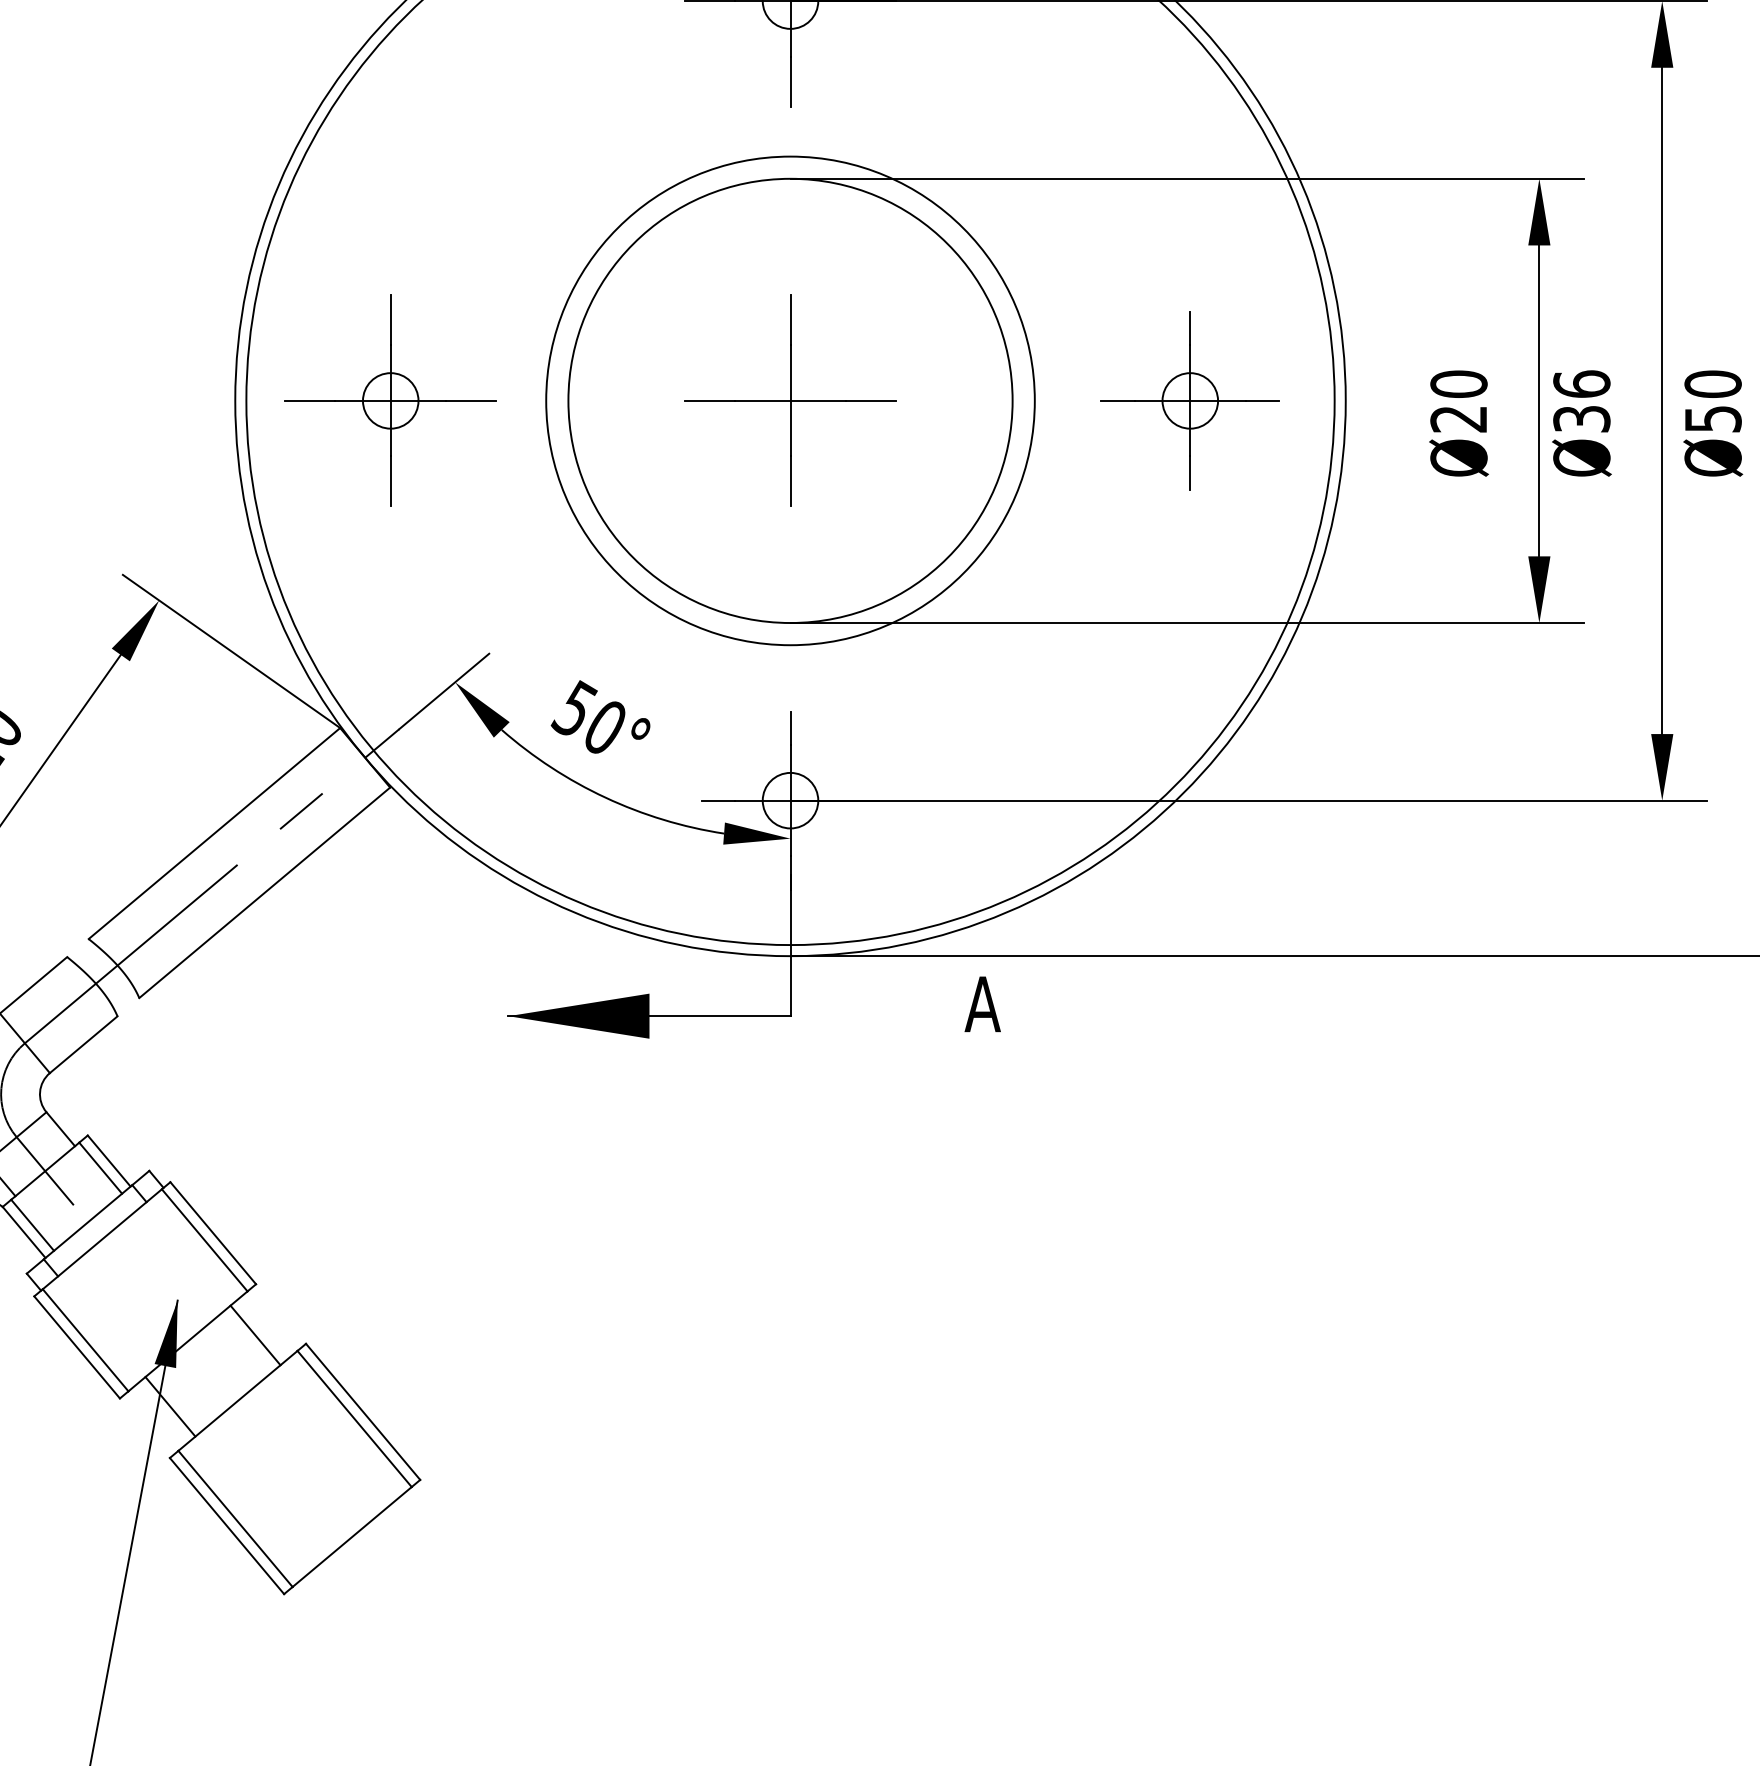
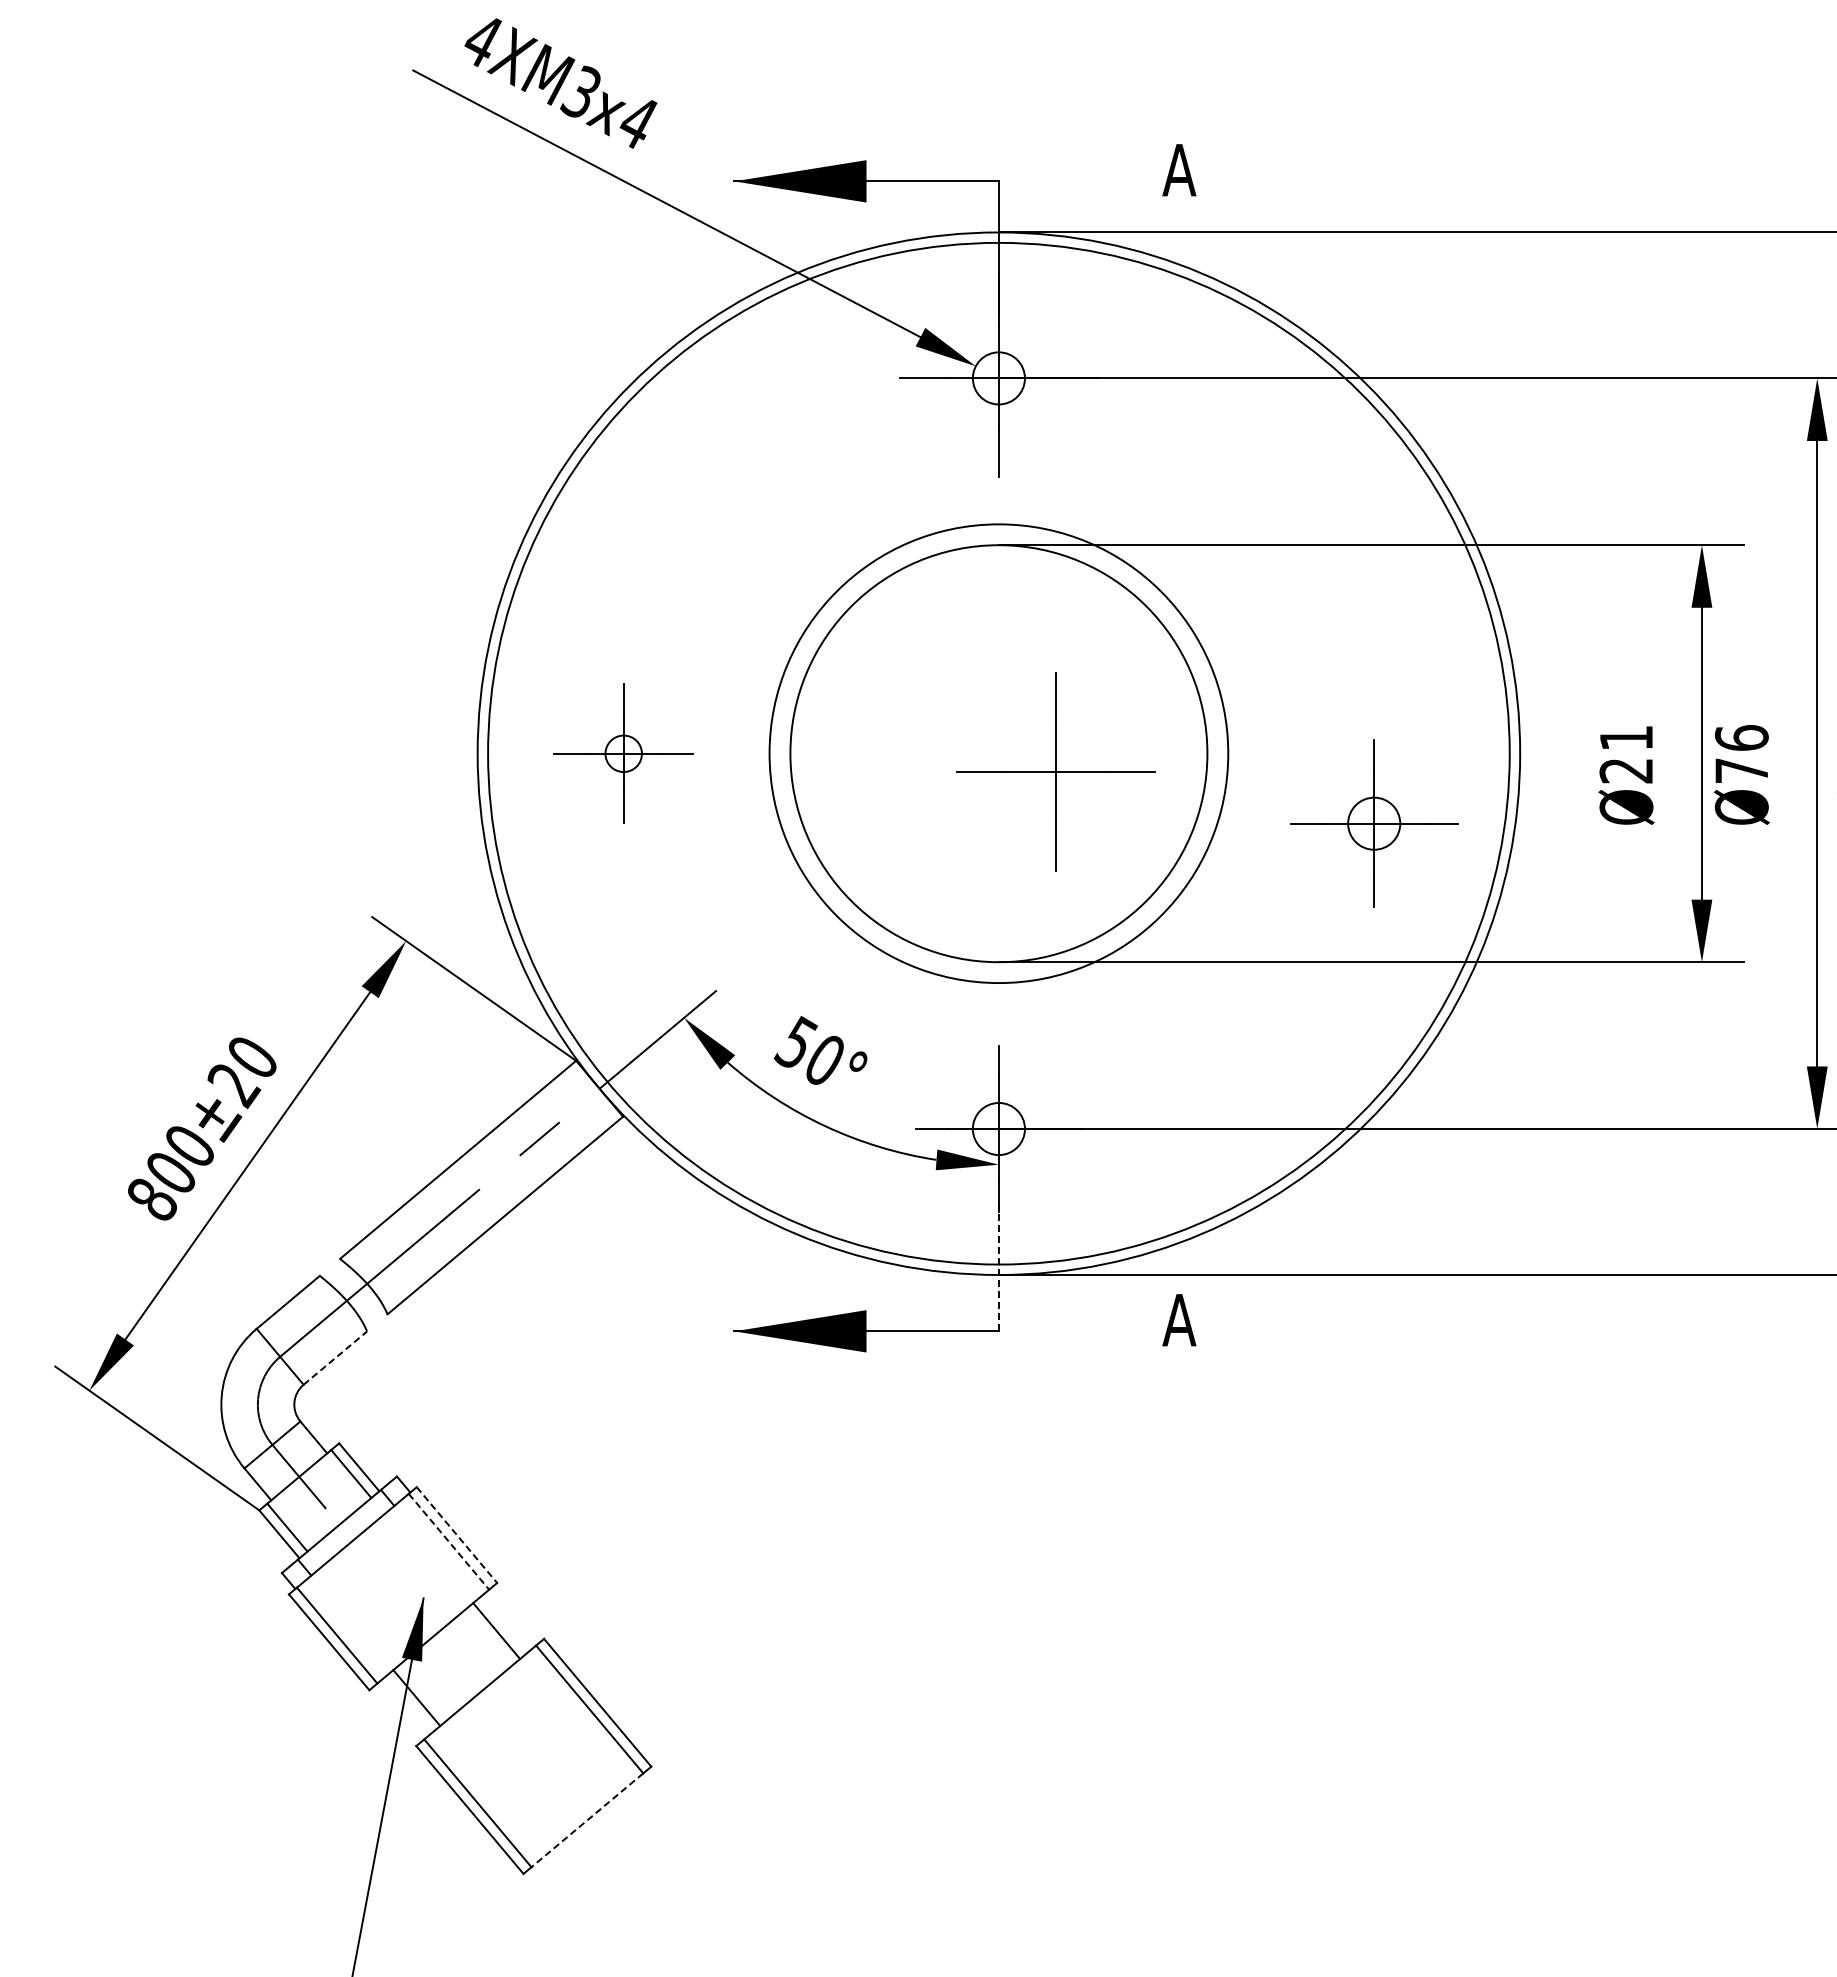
text: (1459, 383) -> (1626, 737), Ø20 -> Ø21
part: (390, 400) -> (623, 753), size x0.7
part: (790, 400) -> (1055, 771), moved
part: (1190, 400) -> (1374, 823), moved
text: (1581, 418) -> (1741, 770), Ø36 -> Ø76
line: (790, 944) -> (998, 1264), solid -> dashed
line: (83, 1044) -> (335, 1357), solid -> dashed
line: (212, 1233) -> (456, 1535), solid -> dashed
line: (204, 1240) -> (448, 1541), solid -> dashed
line: (352, 1537) -> (587, 1820), solid -> dashed

